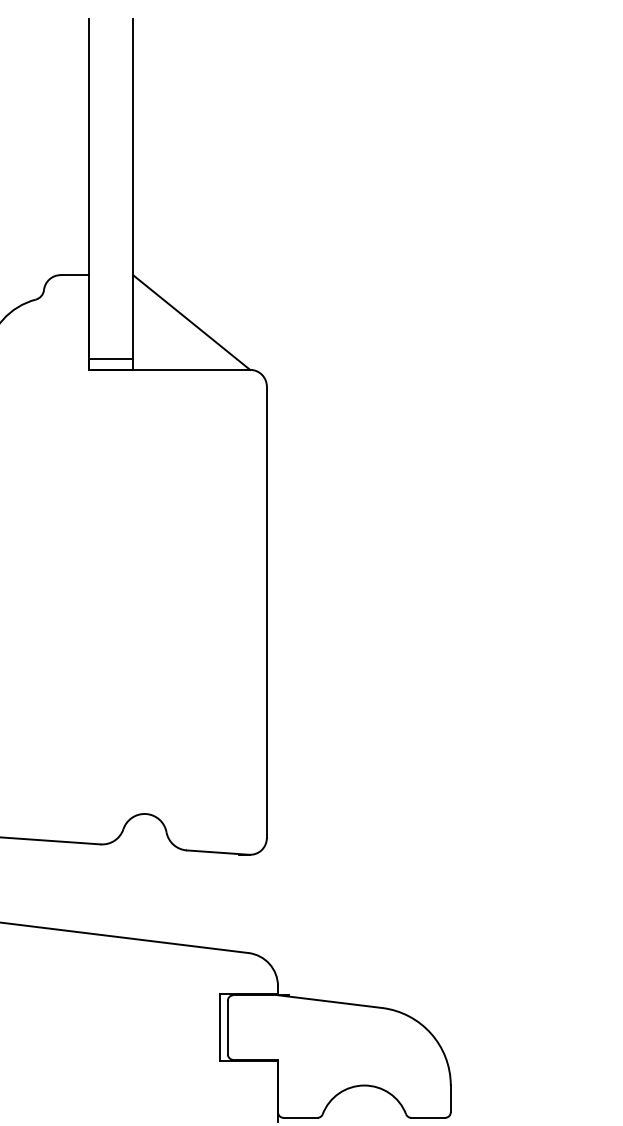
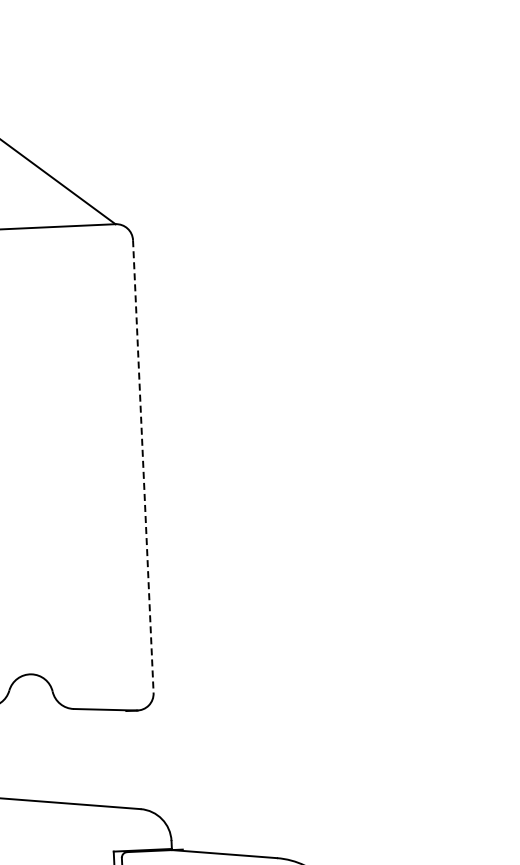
line: (266, 612) -> (142, 466), solid -> dashed

